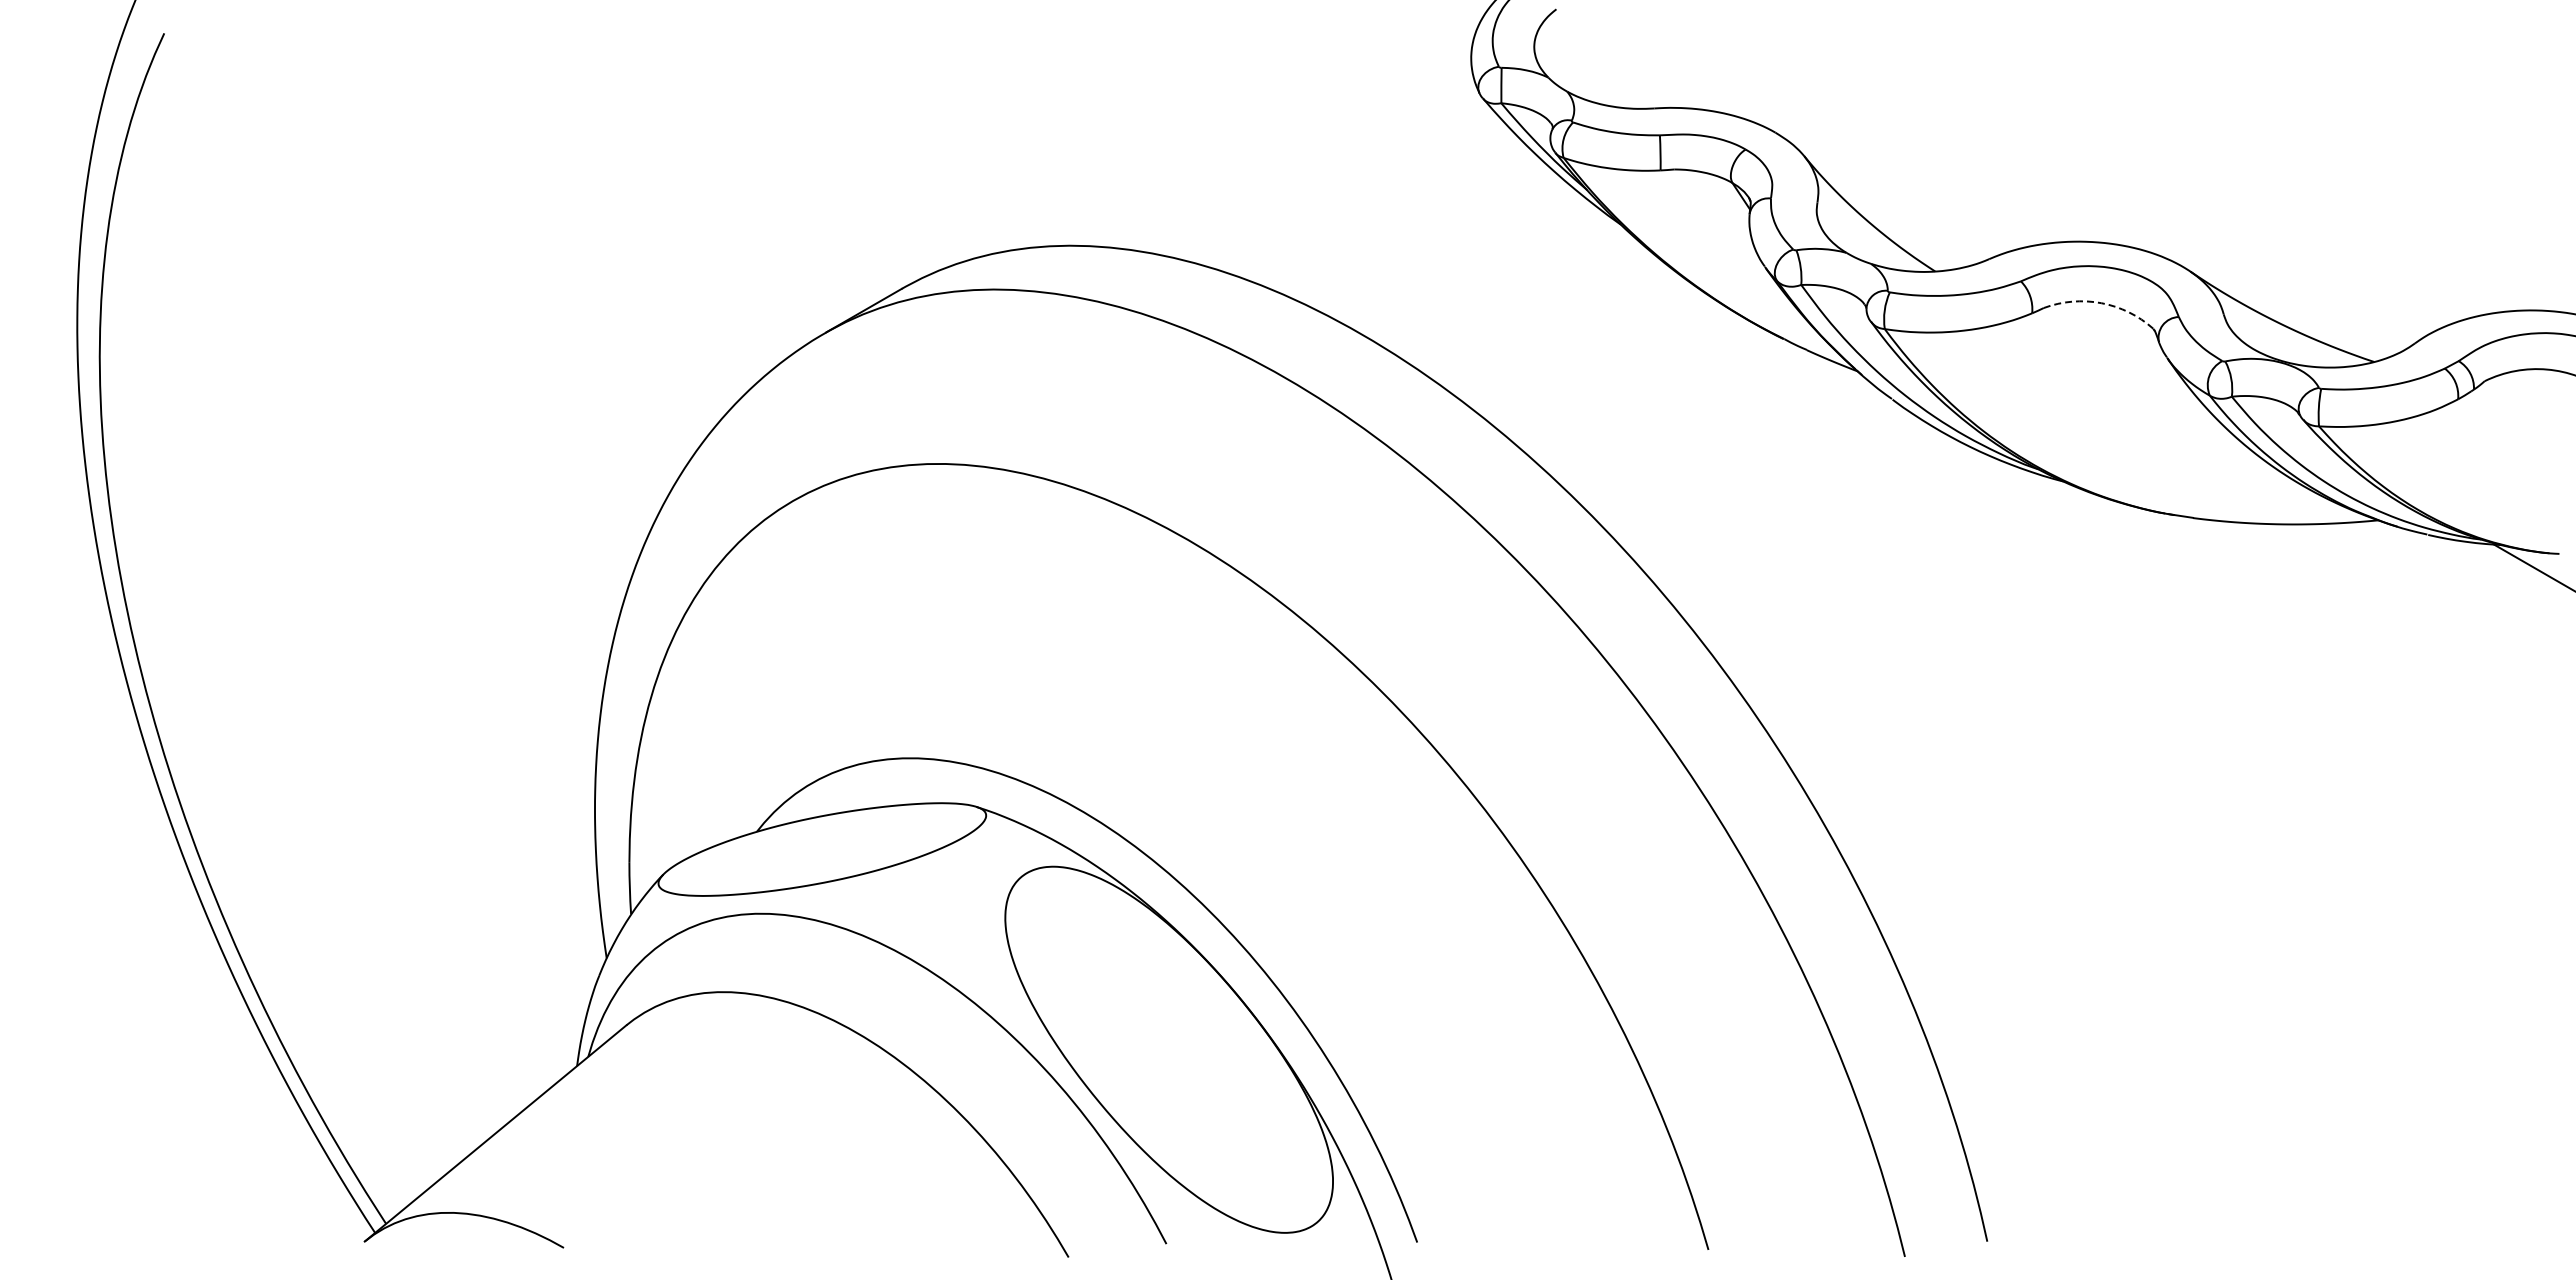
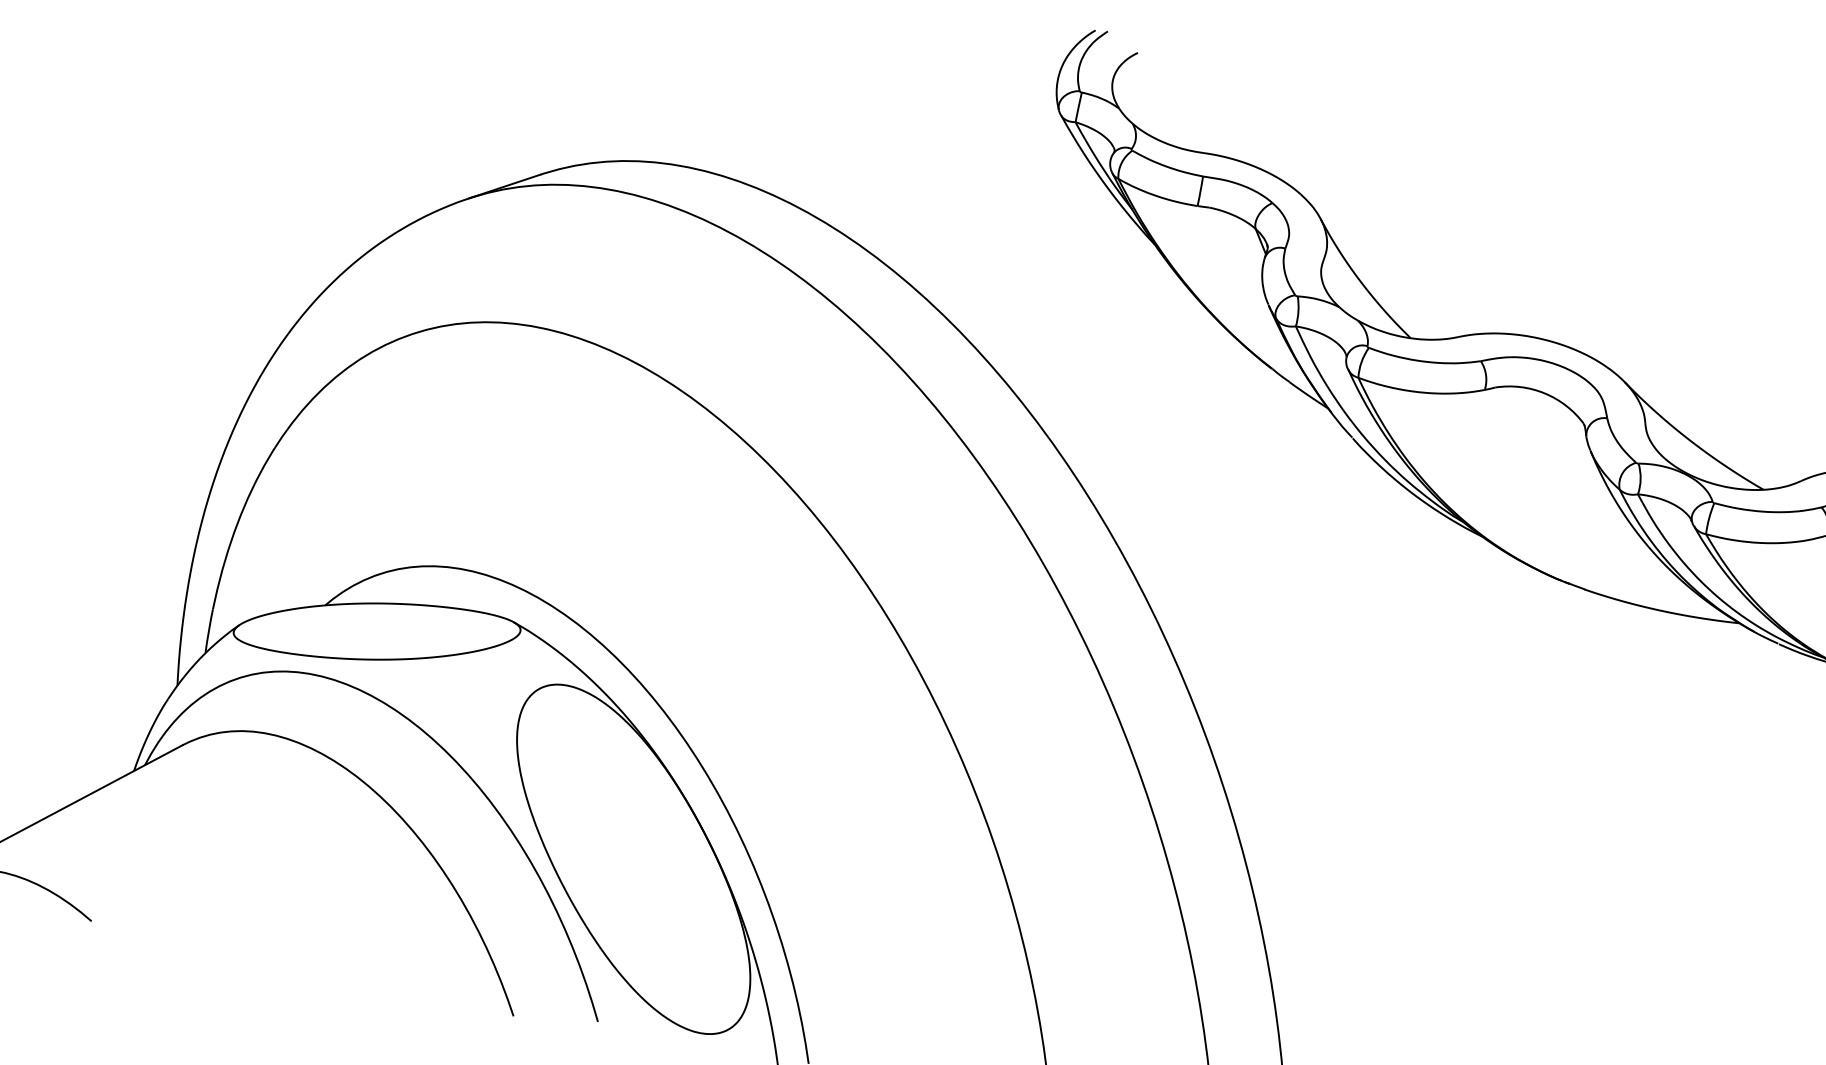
arc: (2101, 303) -> (1544, 393), dashed -> solid

